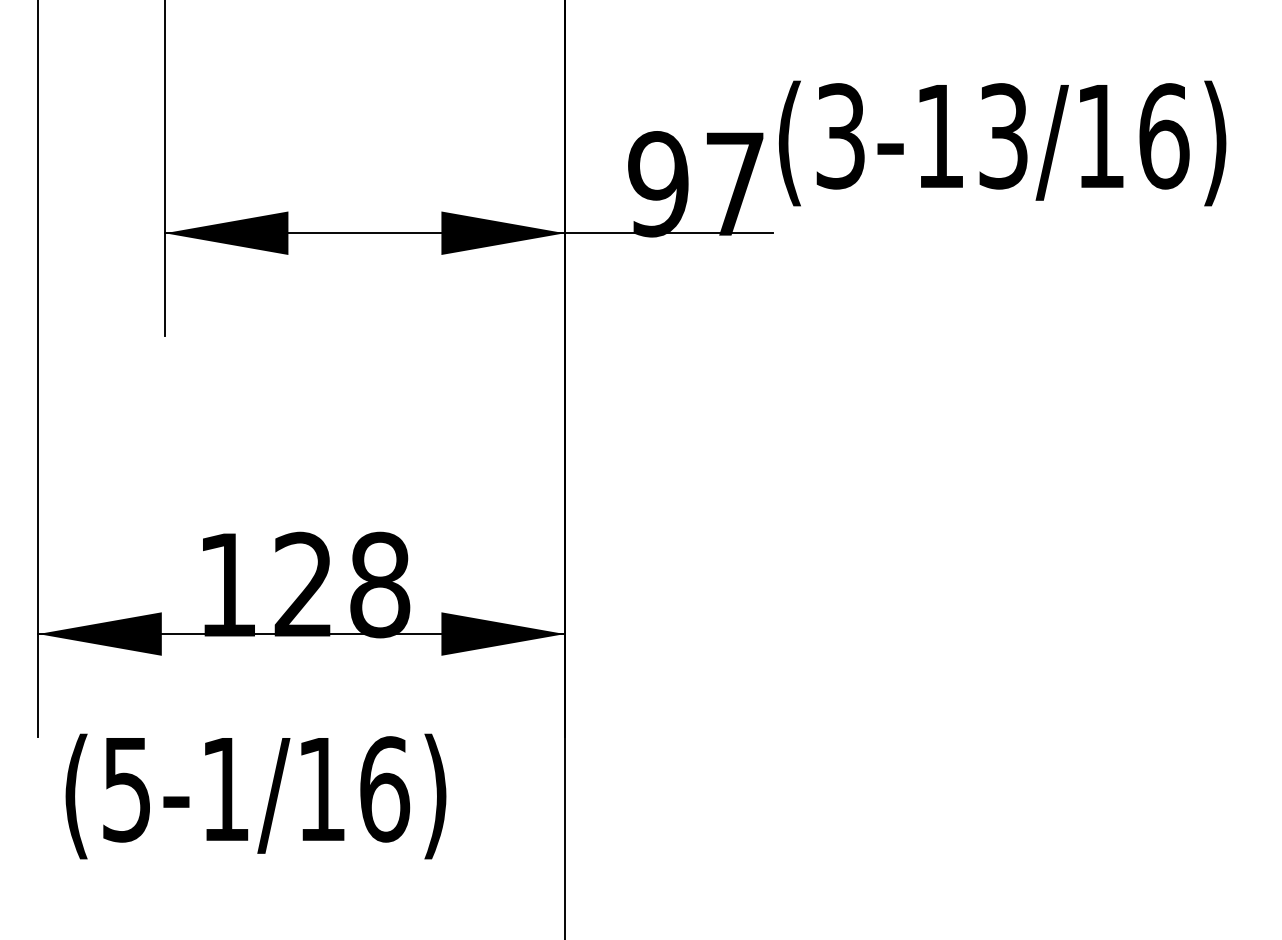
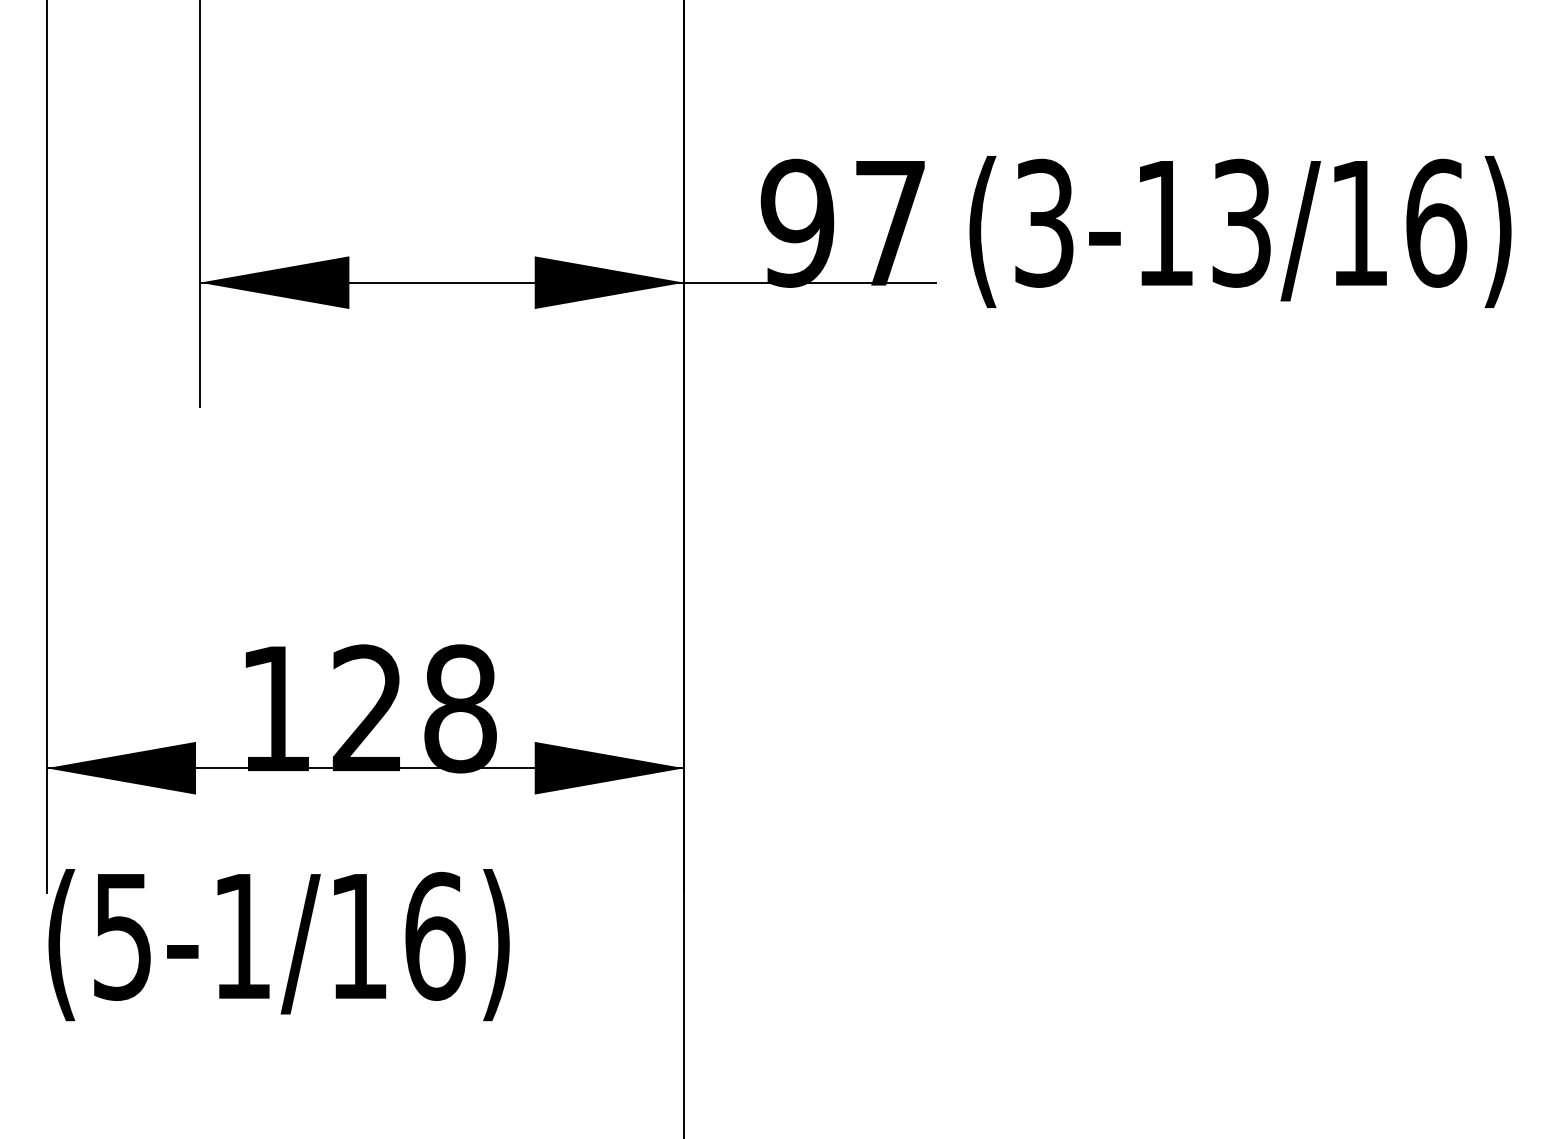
text: (1002, 143) -> (1240, 231), moved
text: (255, 796) -> (278, 945), moved

